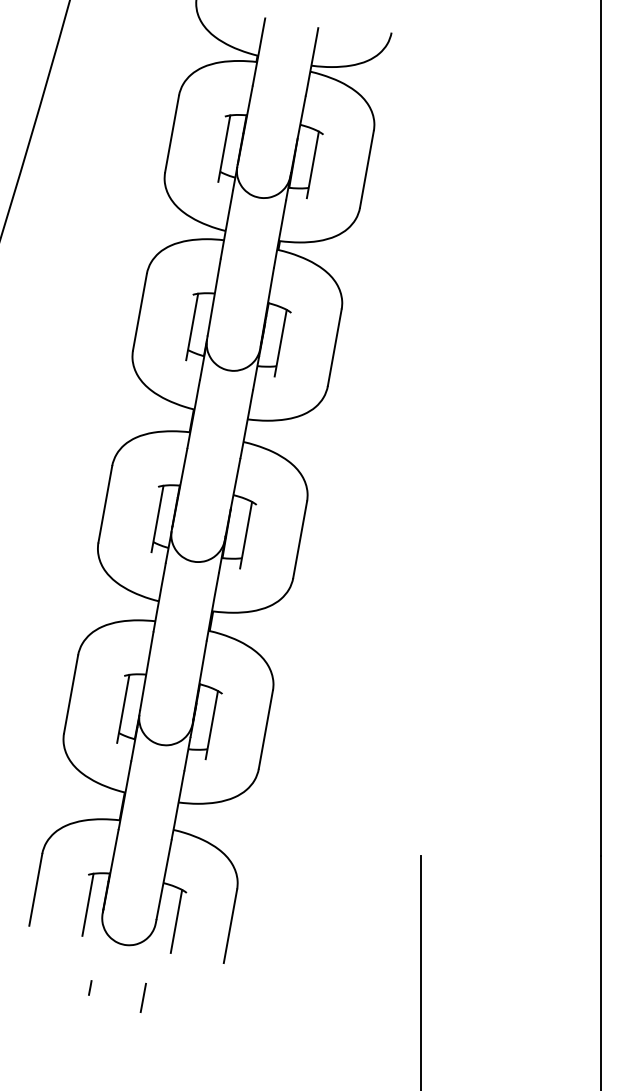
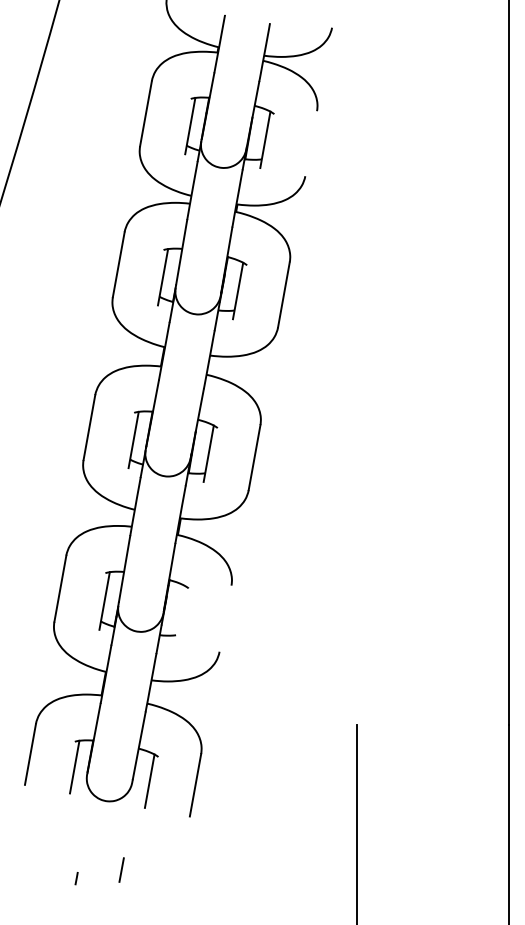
line: (367, 169) -> (311, 143), removed
line: (211, 724) -> (179, 614), removed
line: (265, 729) -> (225, 618), removed
line: (90, 987) -> (76, 878), moved
line: (143, 997) -> (121, 869), moved

